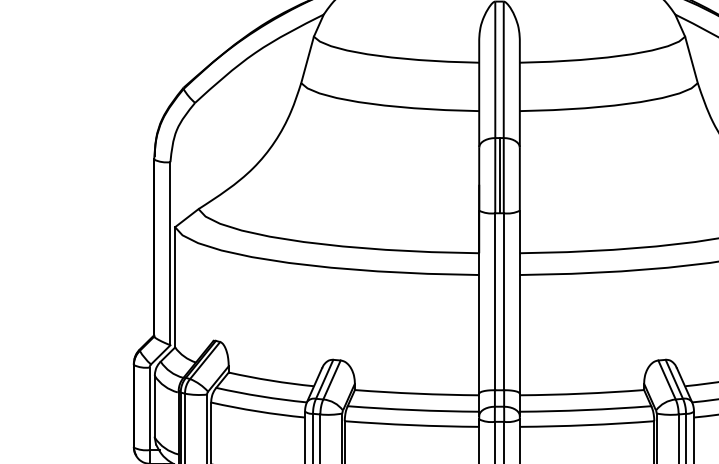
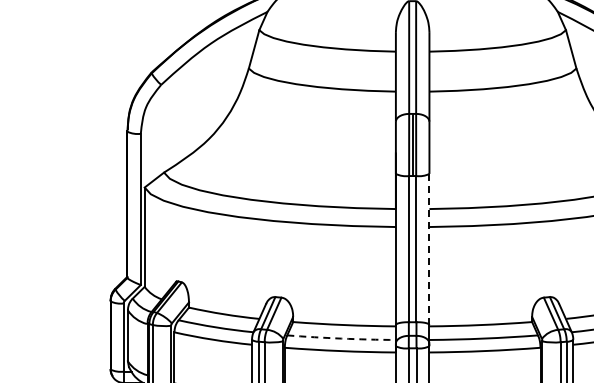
line: (519, 302) -> (429, 249), solid -> dashed
arc: (413, 409) -> (341, 338), solid -> dashed

